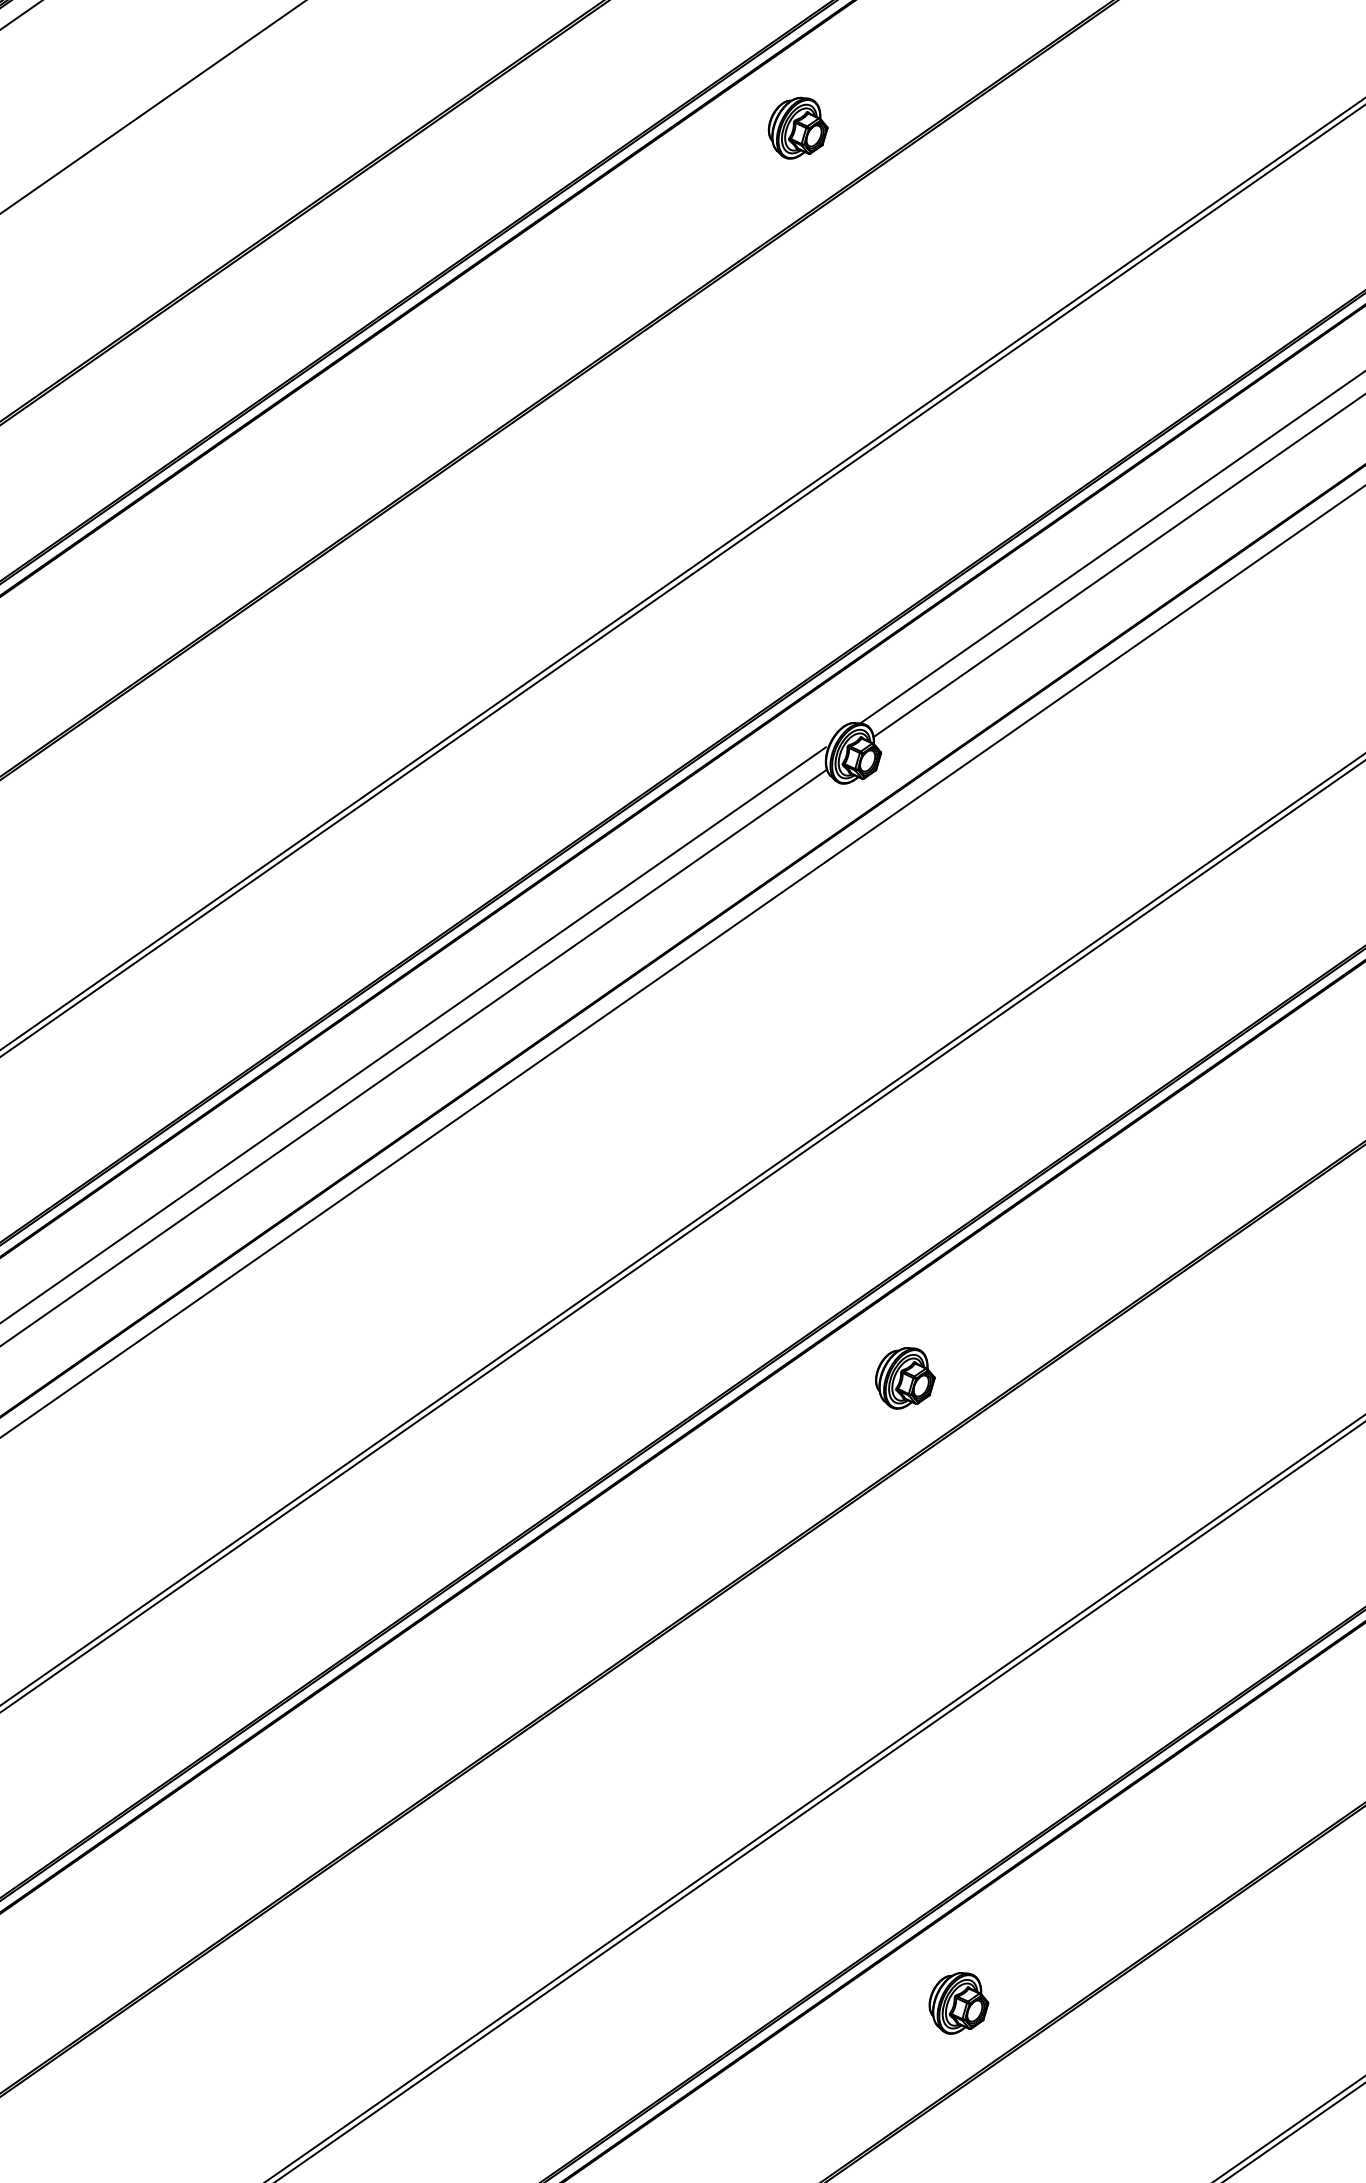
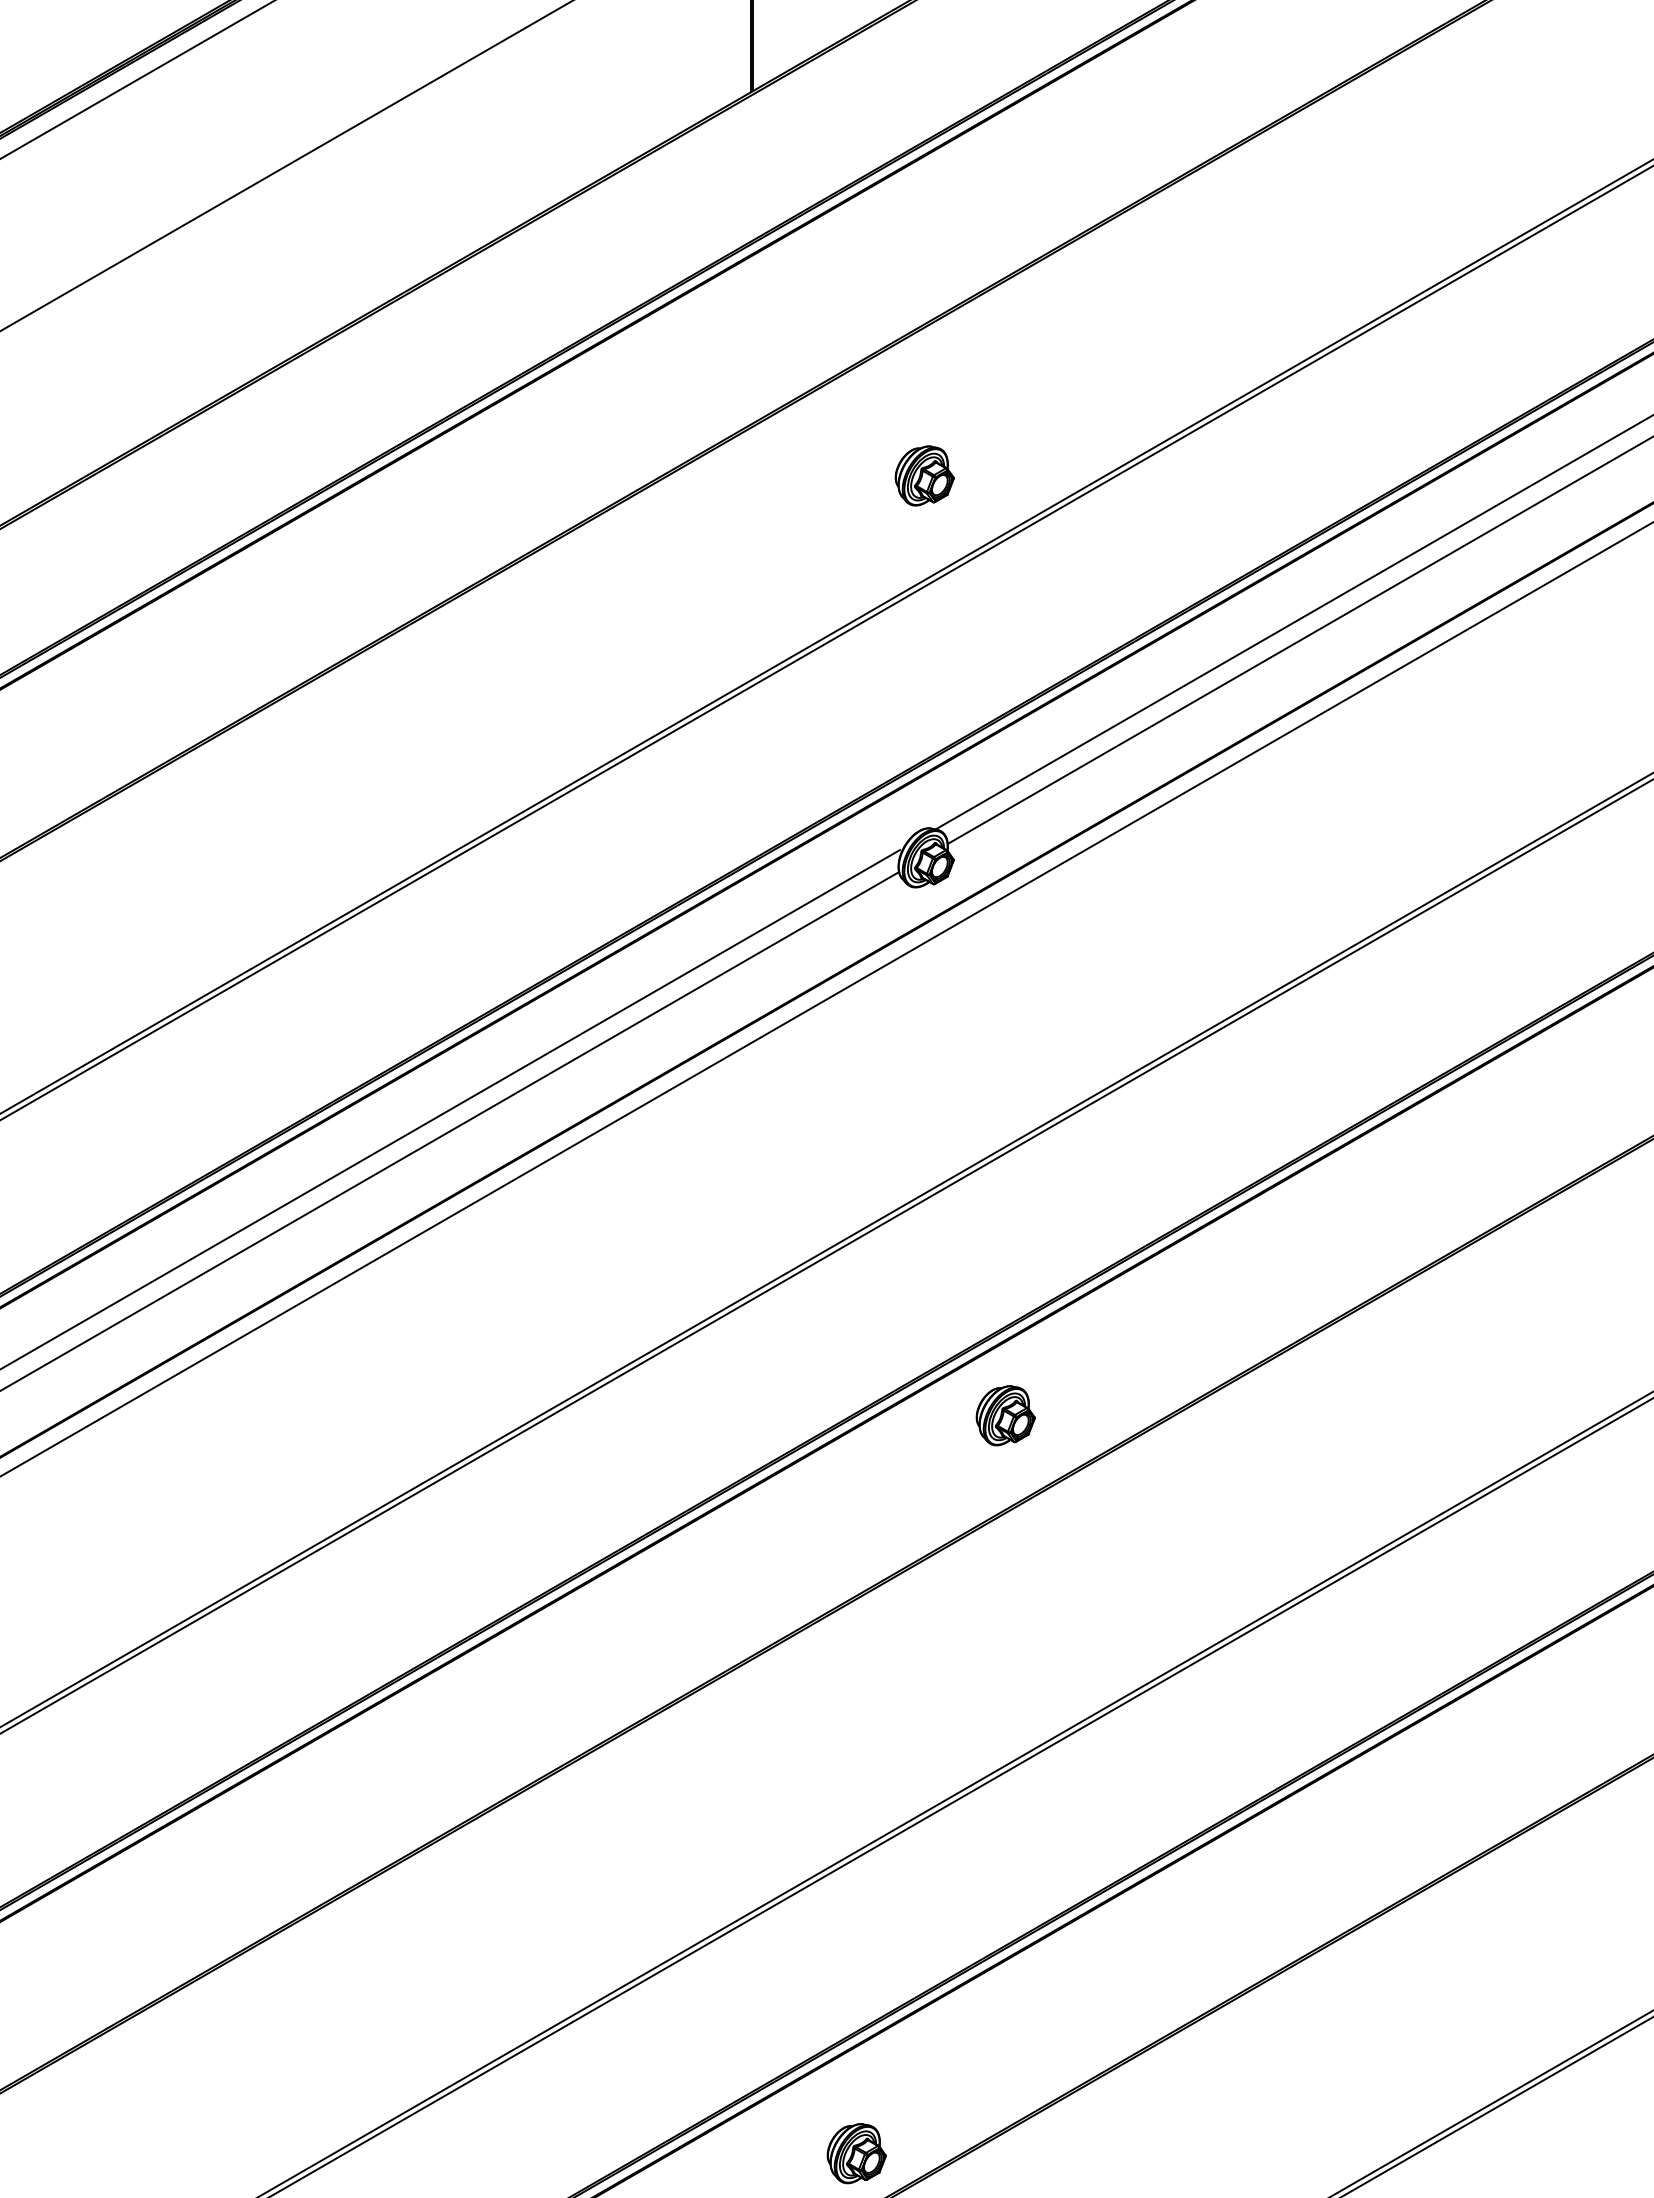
part: (797, 127) -> (924, 475), moved
part: (904, 1377) -> (1005, 1415), moved
part: (958, 2003) -> (856, 2153), moved

